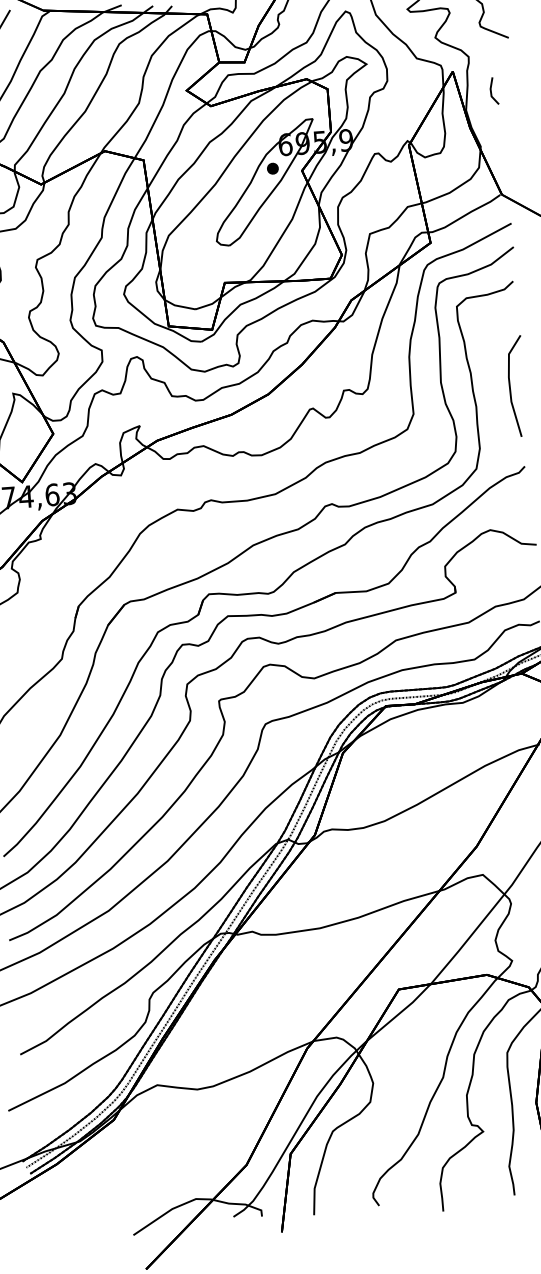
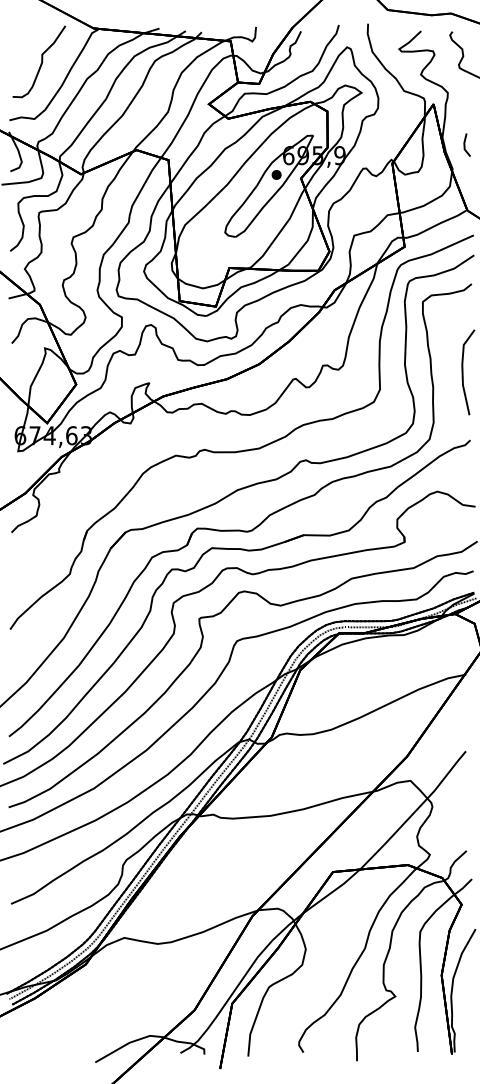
line: (492, 90) -> (465, 144), moved

